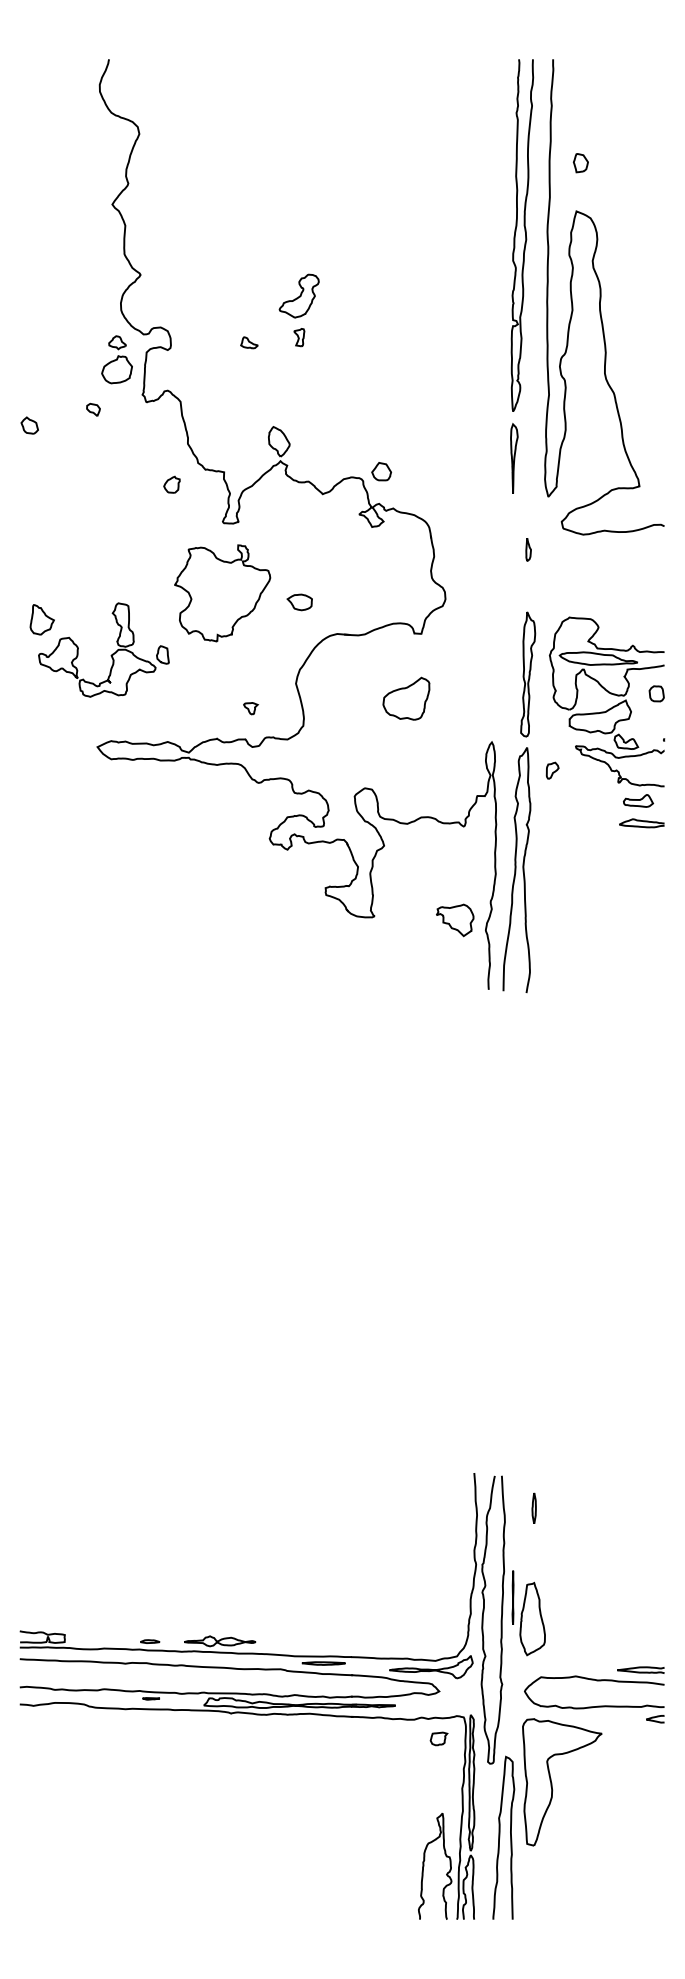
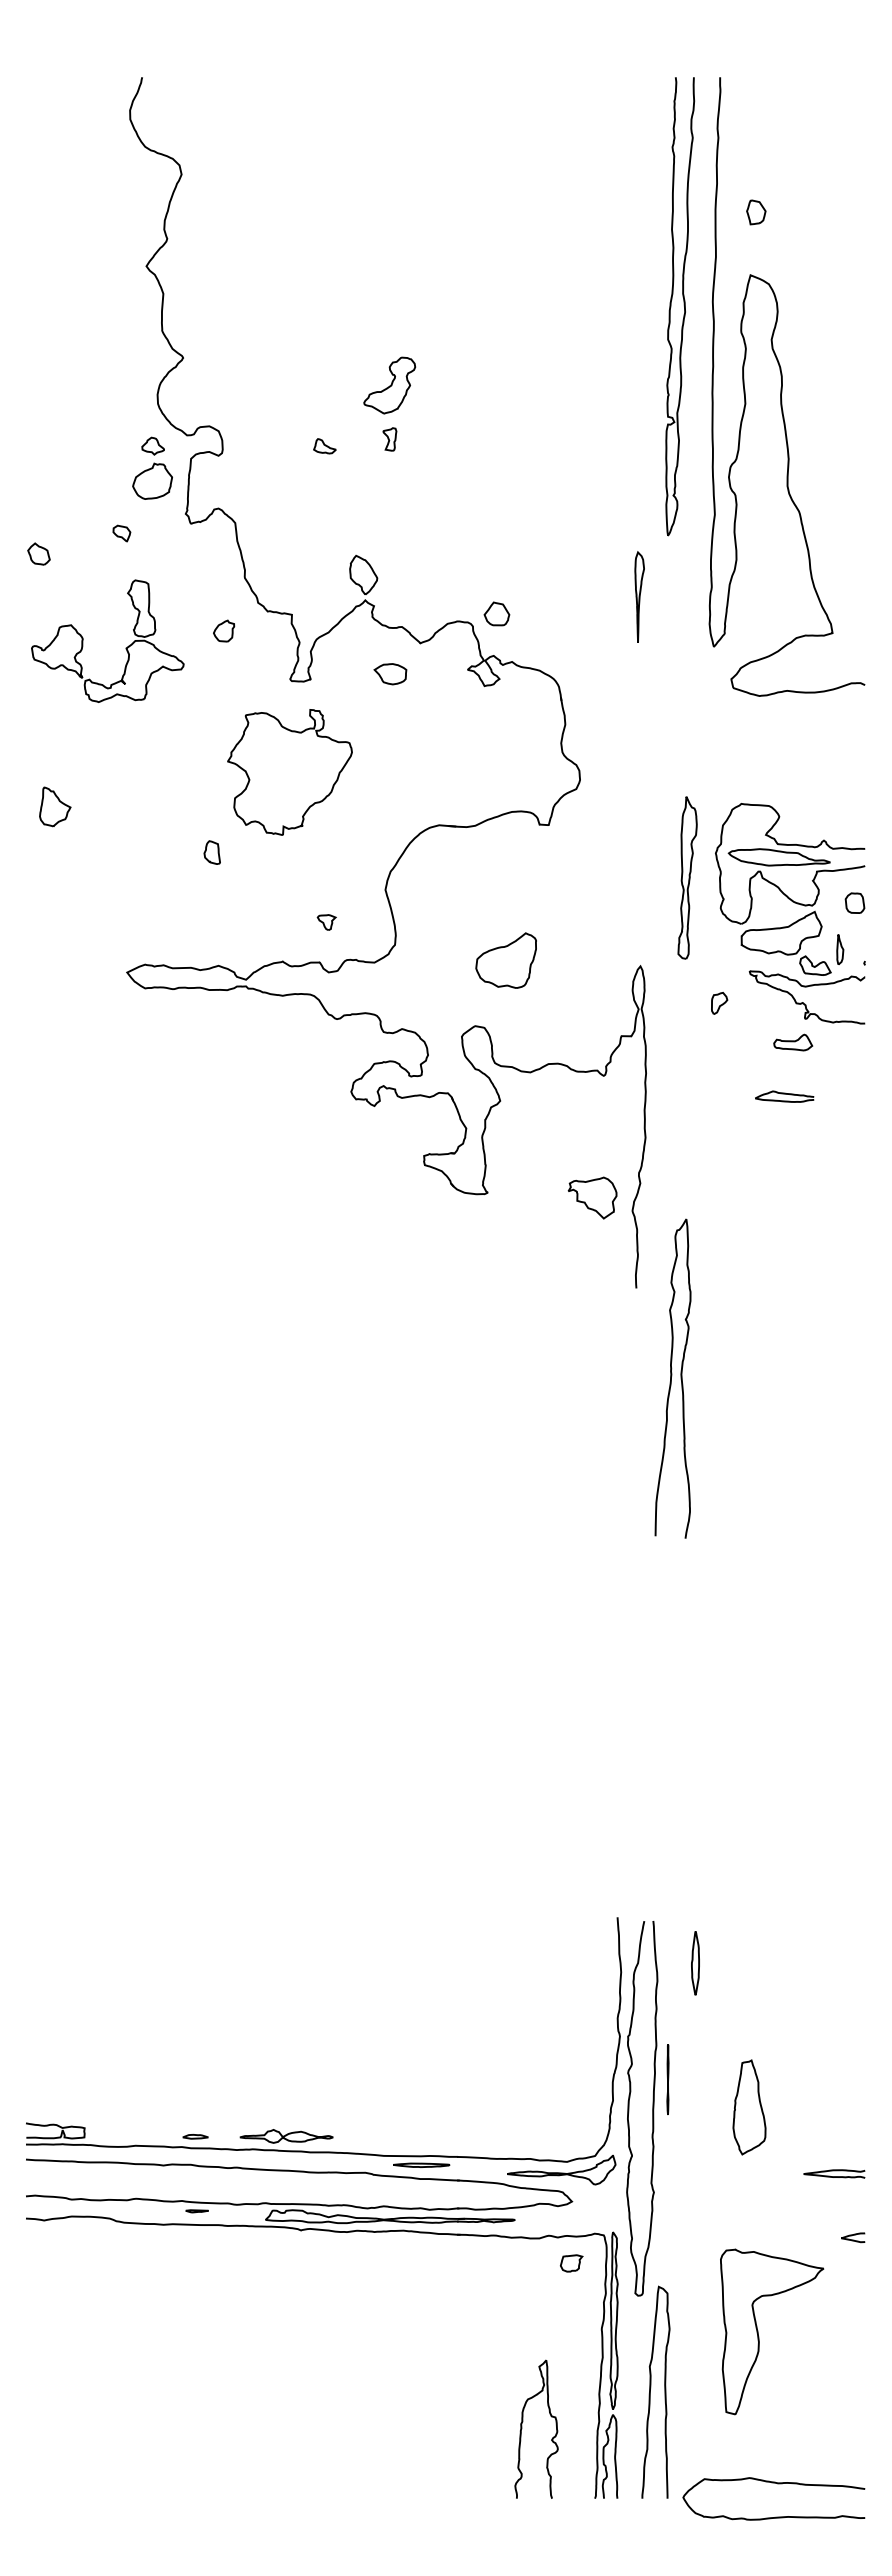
part: (514, 458) -> (639, 596), moved
part: (528, 549) -> (840, 949), moved
part: (299, 602) -> (390, 674), moved
part: (110, 655) -> (125, 648), moved
part: (405, 698) -> (505, 960), moved
part: (638, 800) -> (793, 1042), moved
curve: (641, 821) -> (784, 1094), moved
curve: (515, 870) -> (671, 1378), moved
part: (534, 1508) -> (695, 1963), size x1.6
part: (532, 1619) -> (749, 2107), moved
curve: (597, 1681) -> (777, 2484), moved
part: (552, 1785) -> (759, 2336), moved
curve: (424, 1865) -> (522, 2428), moved

